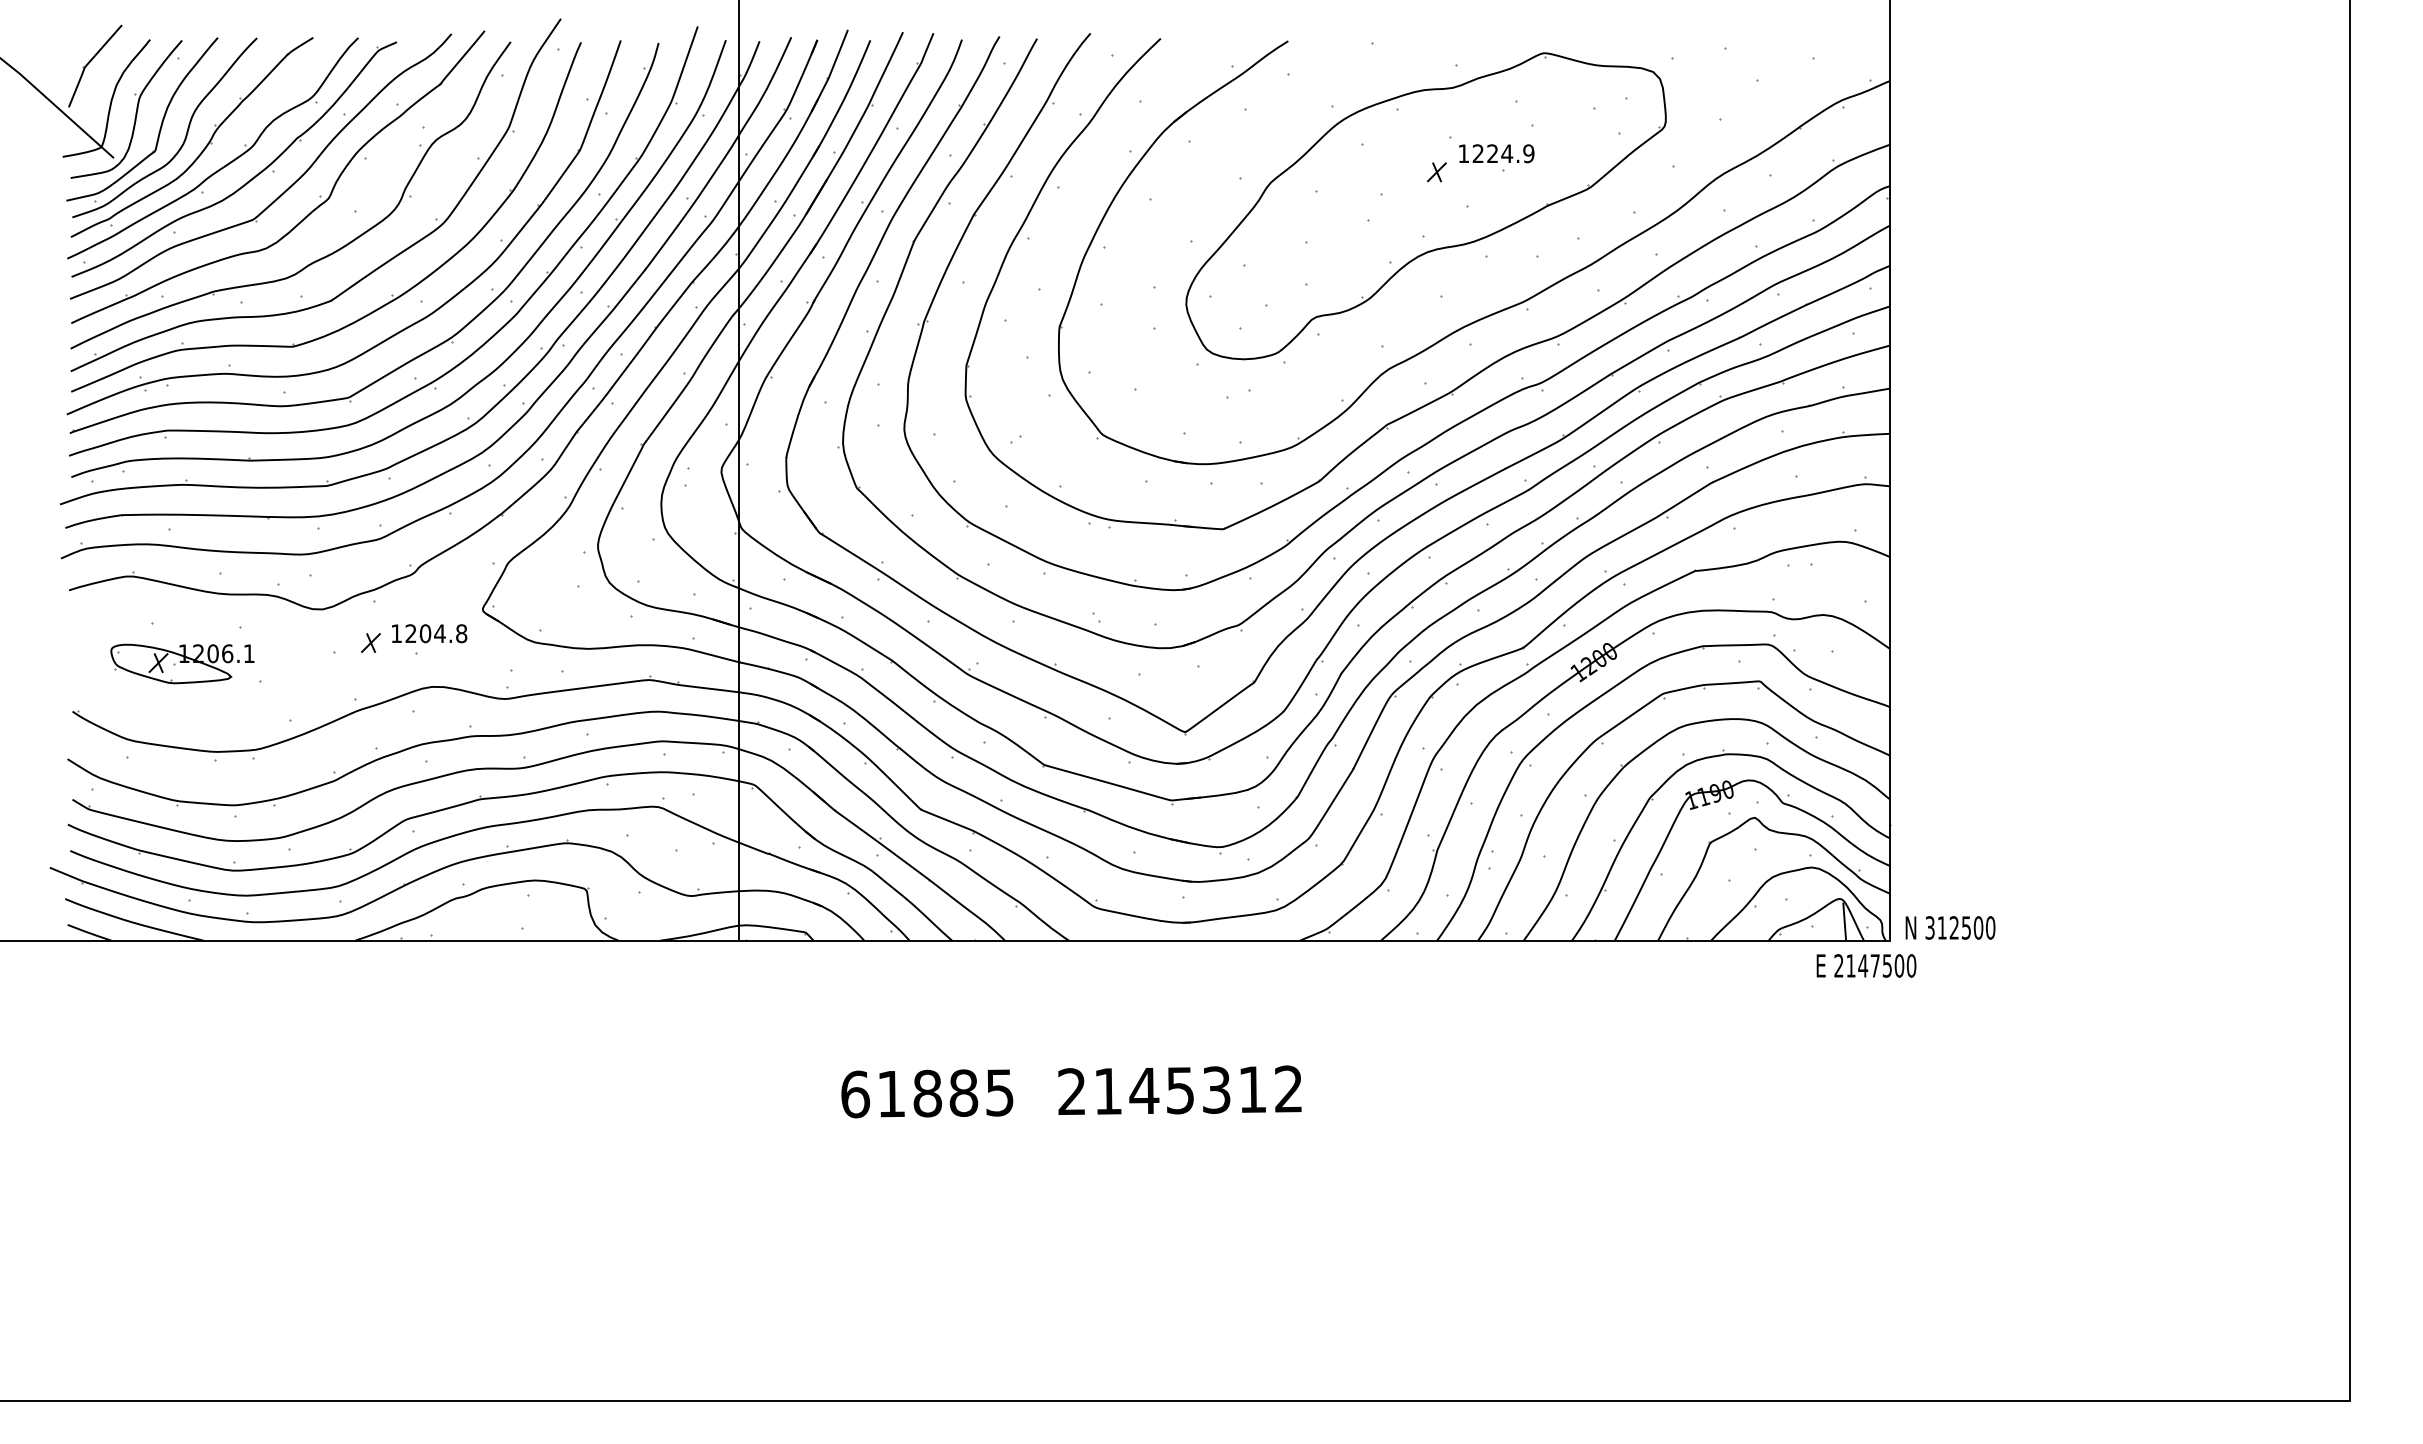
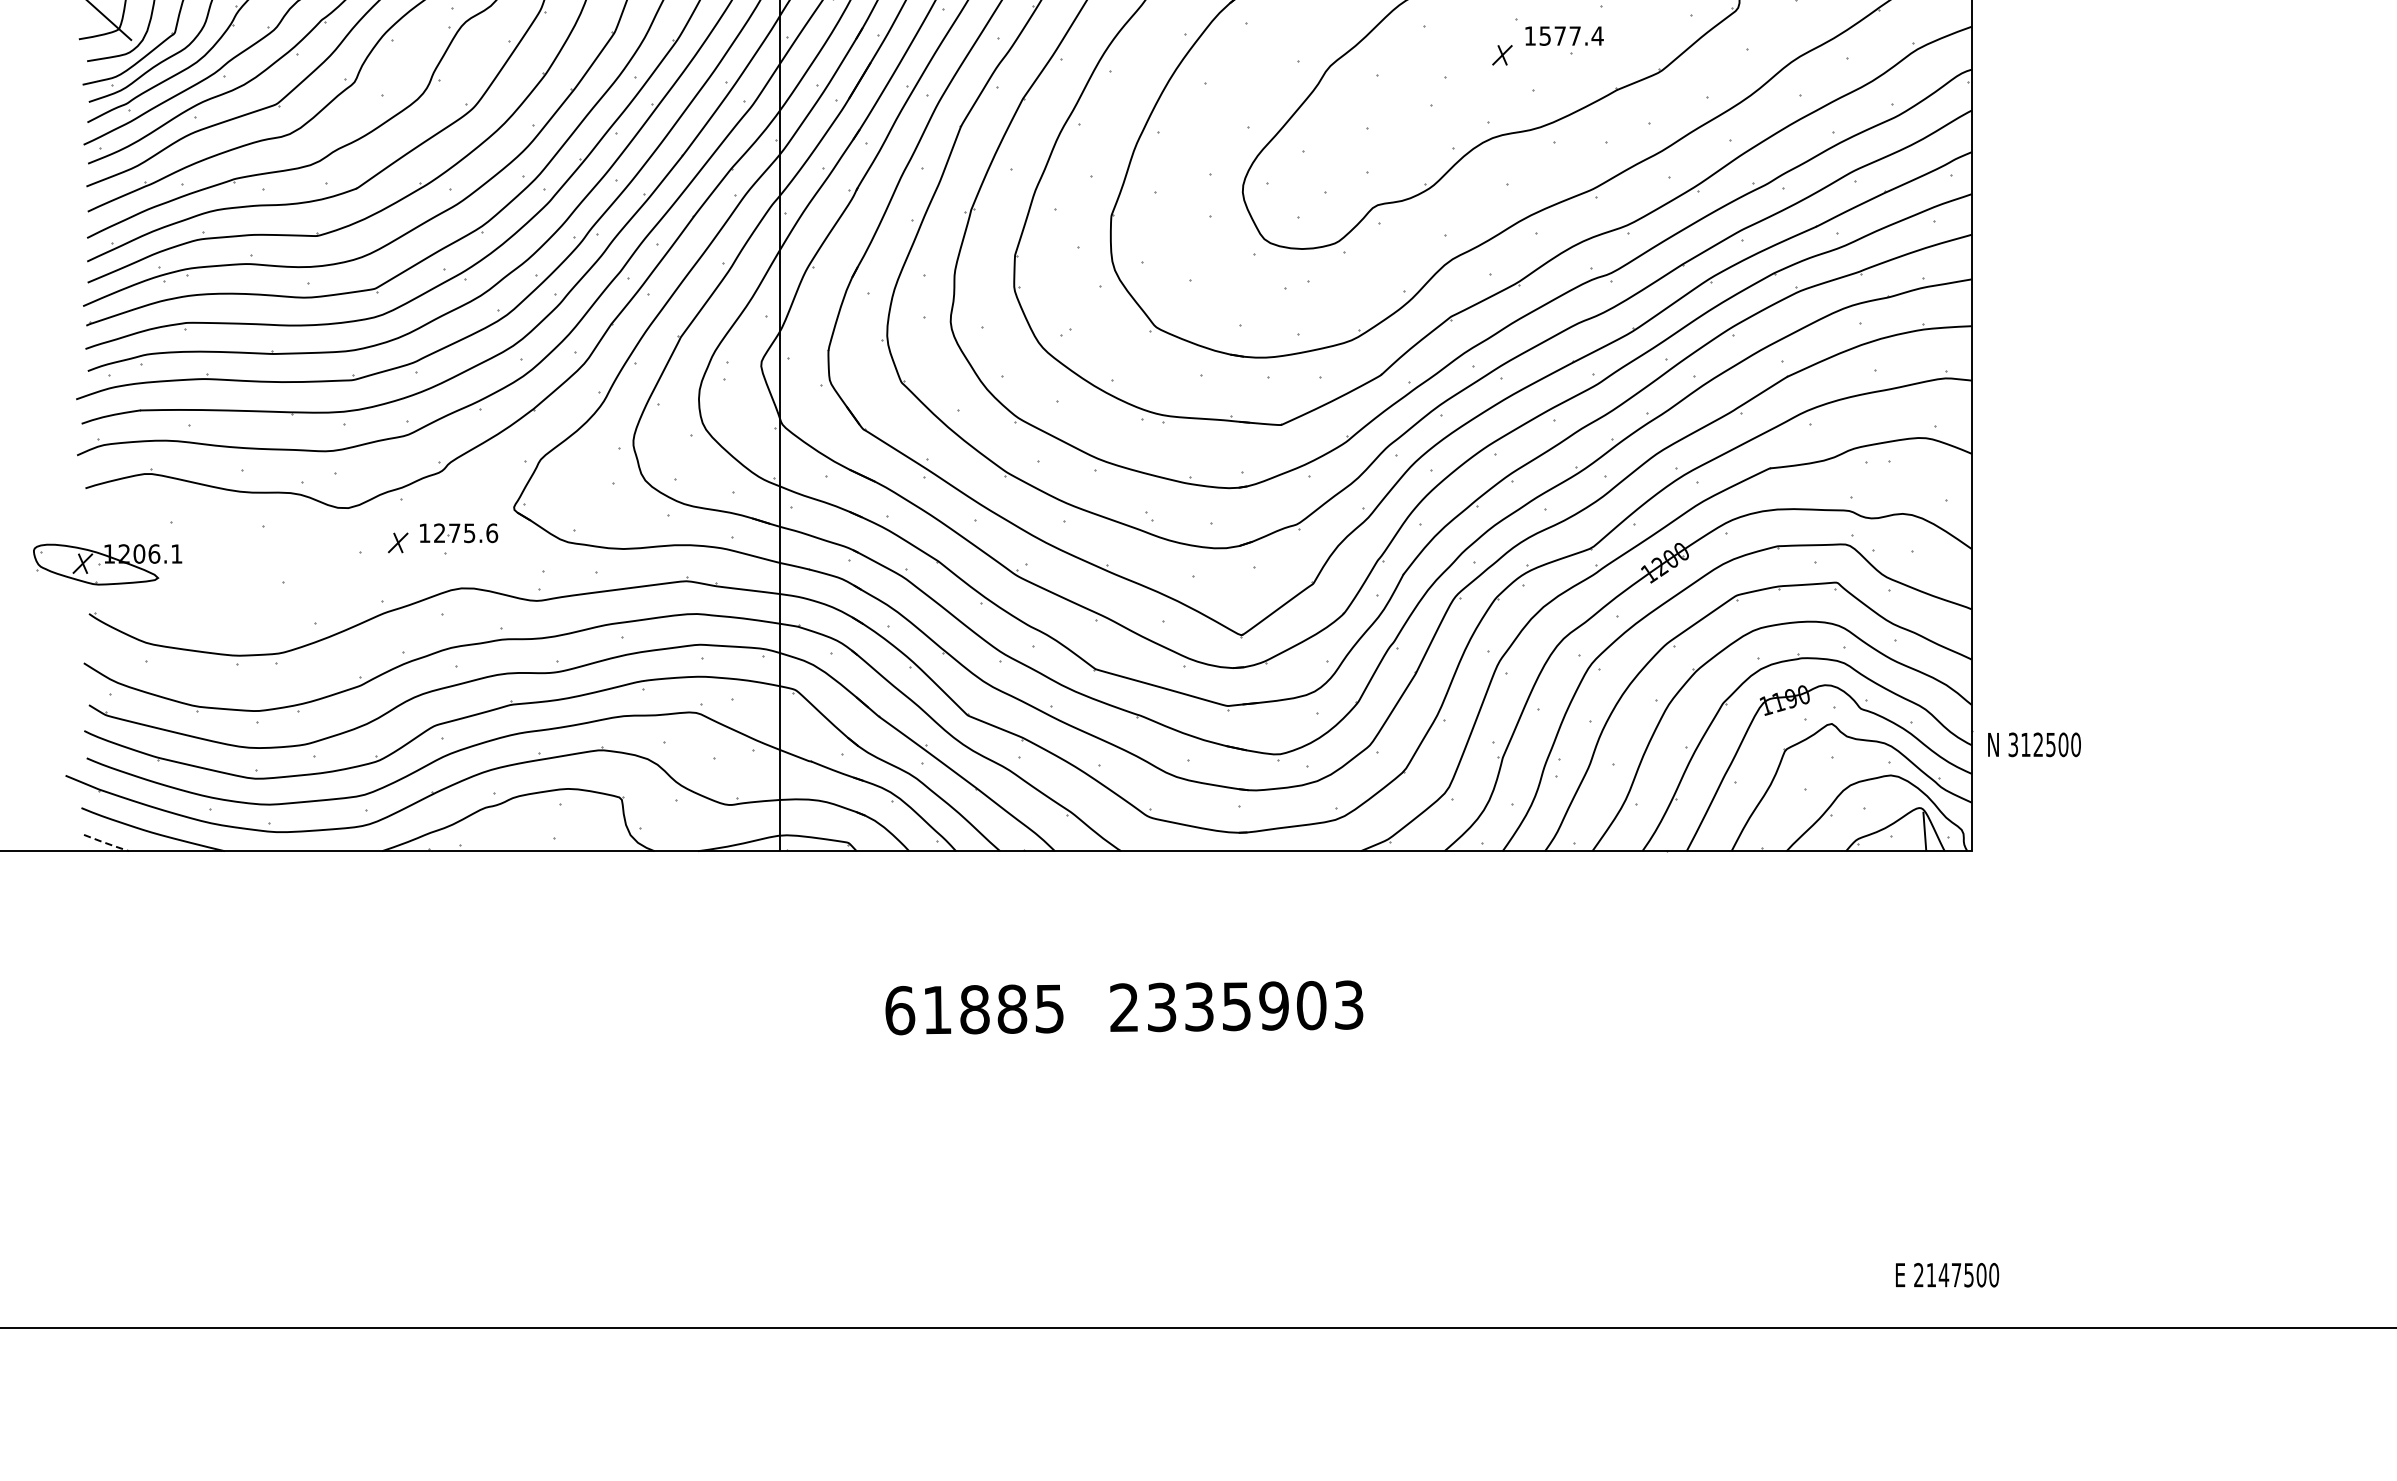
text: (1503, 153) -> (1571, 35), 1224.9 -> 1577.4
text: (443, 633) -> (473, 533), 1204.8 -> 1275.6
part: (182, 663) -> (107, 564), moved
text: (1950, 927) -> (2034, 744), moved
line: (89, 933) -> (106, 843), solid -> dashed
text: (1866, 965) -> (1947, 1274), moved
text: (1198, 1090) -> (1255, 1006), 2145312 -> 2335903

